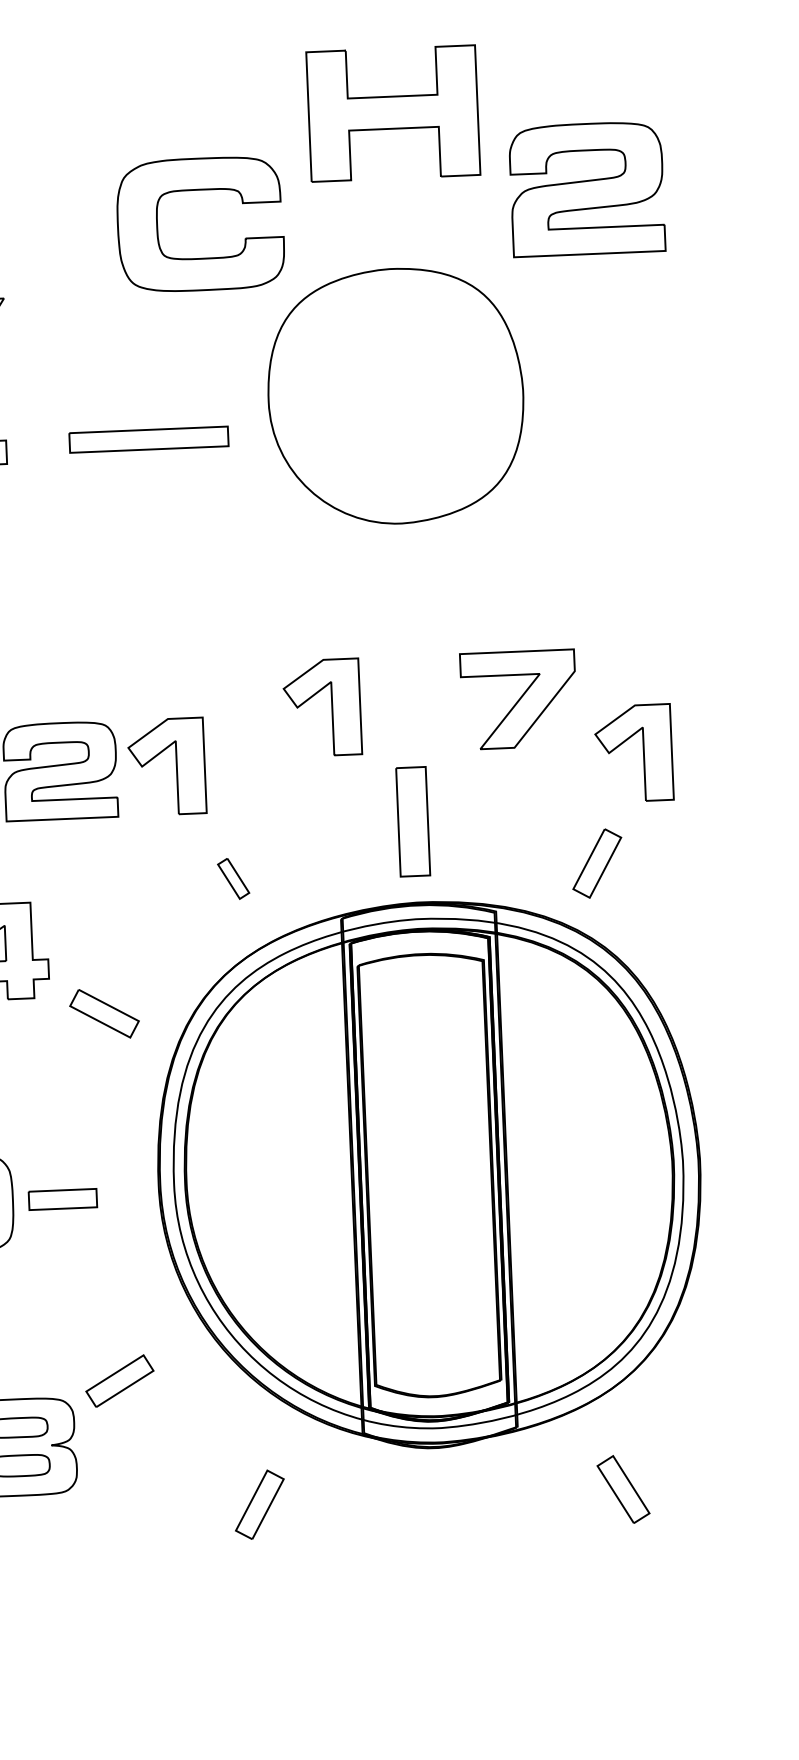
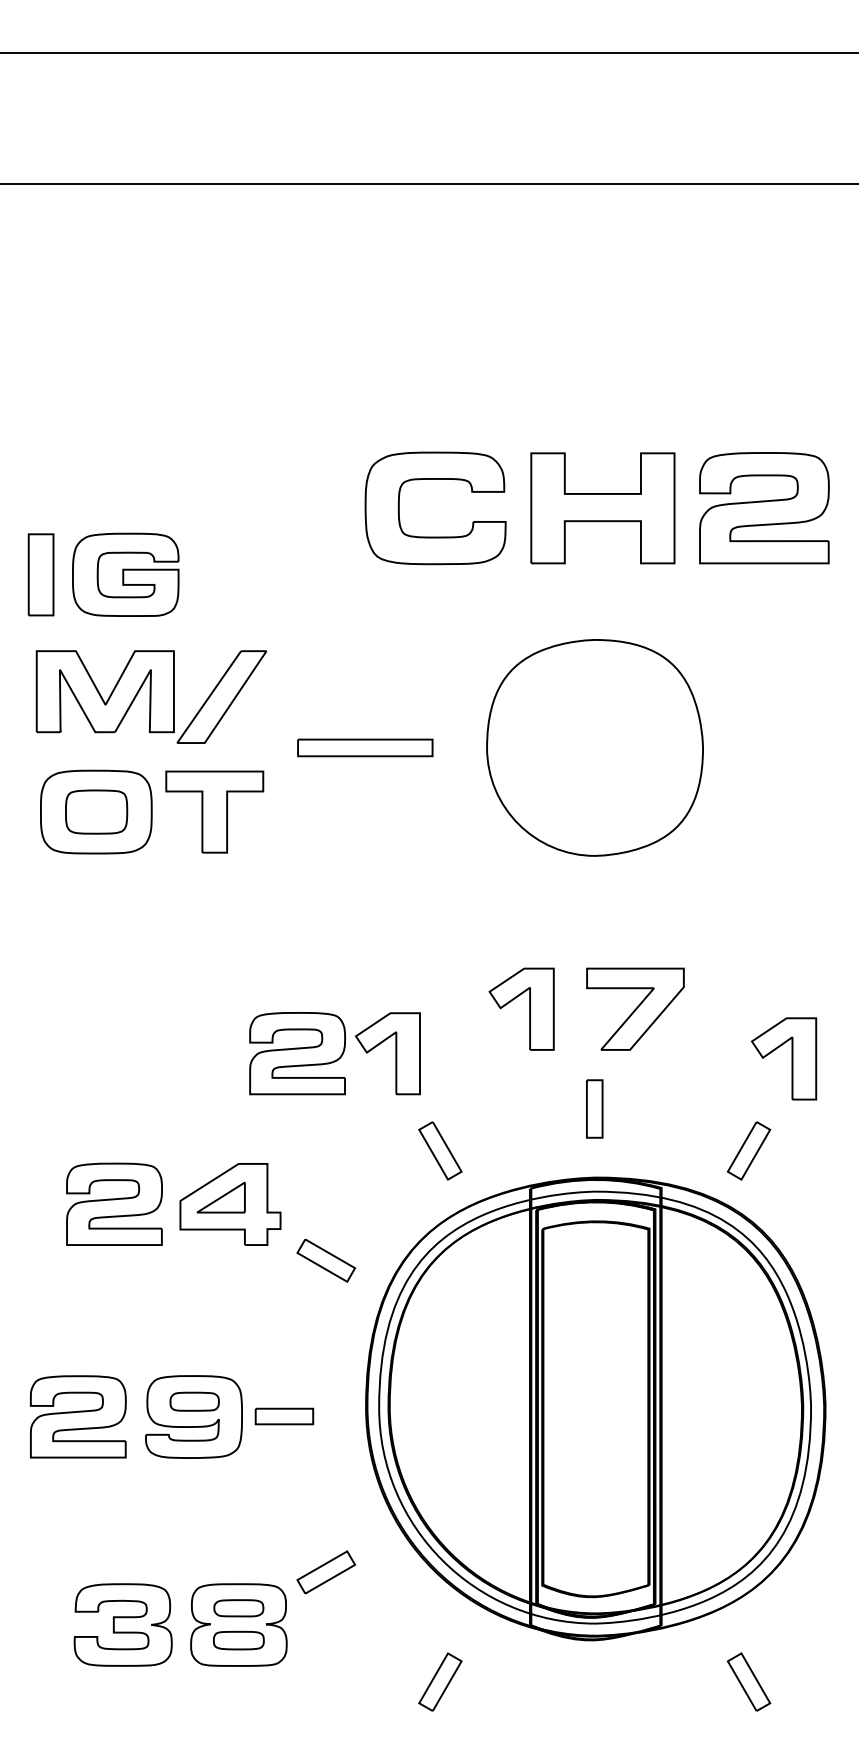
part: (587, 189) -> (764, 508), moved
part: (201, 257) -> (435, 536), moved
part: (149, 439) -> (365, 747), moved
part: (518, 698) -> (635, 1008), moved
part: (413, 821) -> (594, 1108), size x0.62
part: (233, 878) -> (440, 1150), size x1.67

